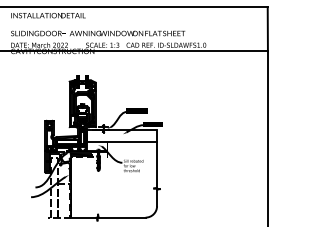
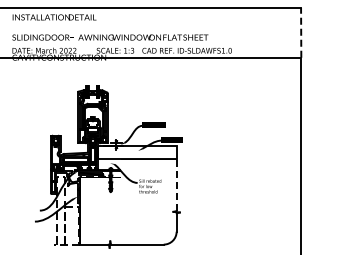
line: (268, 29) -> (301, 32), solid -> dashed
line: (156, 165) -> (176, 185), solid -> dashed

